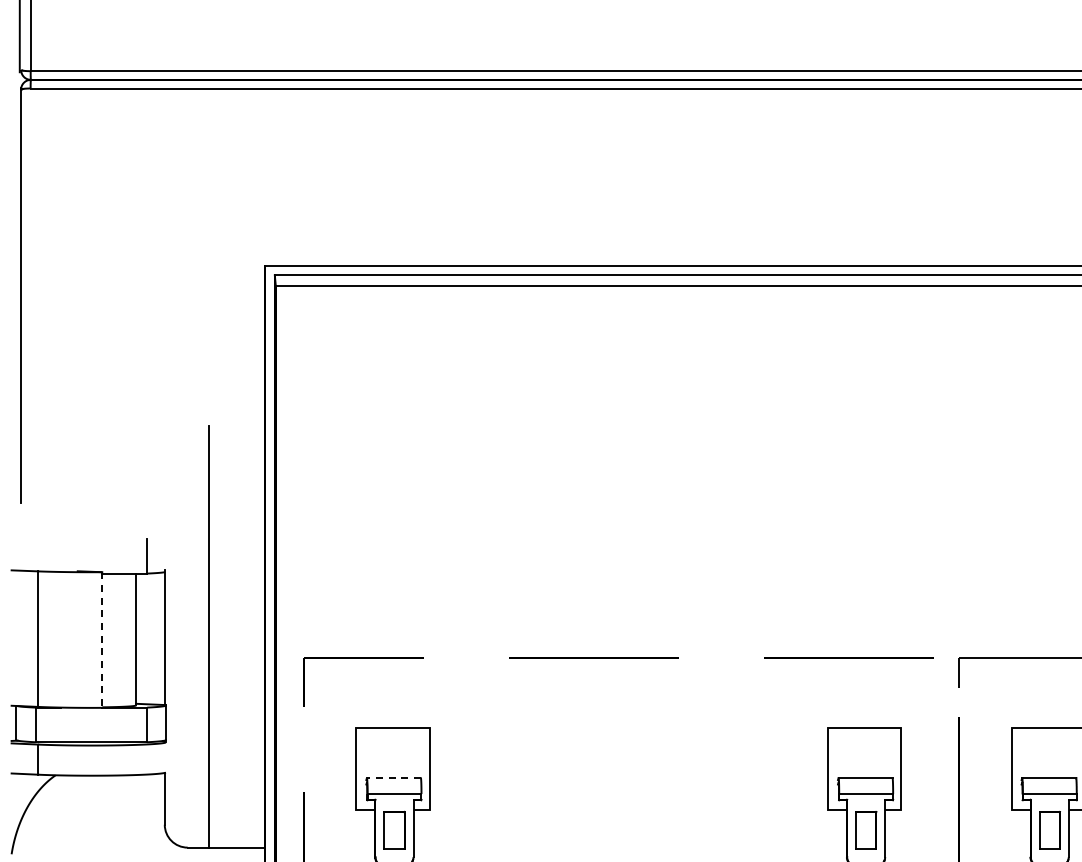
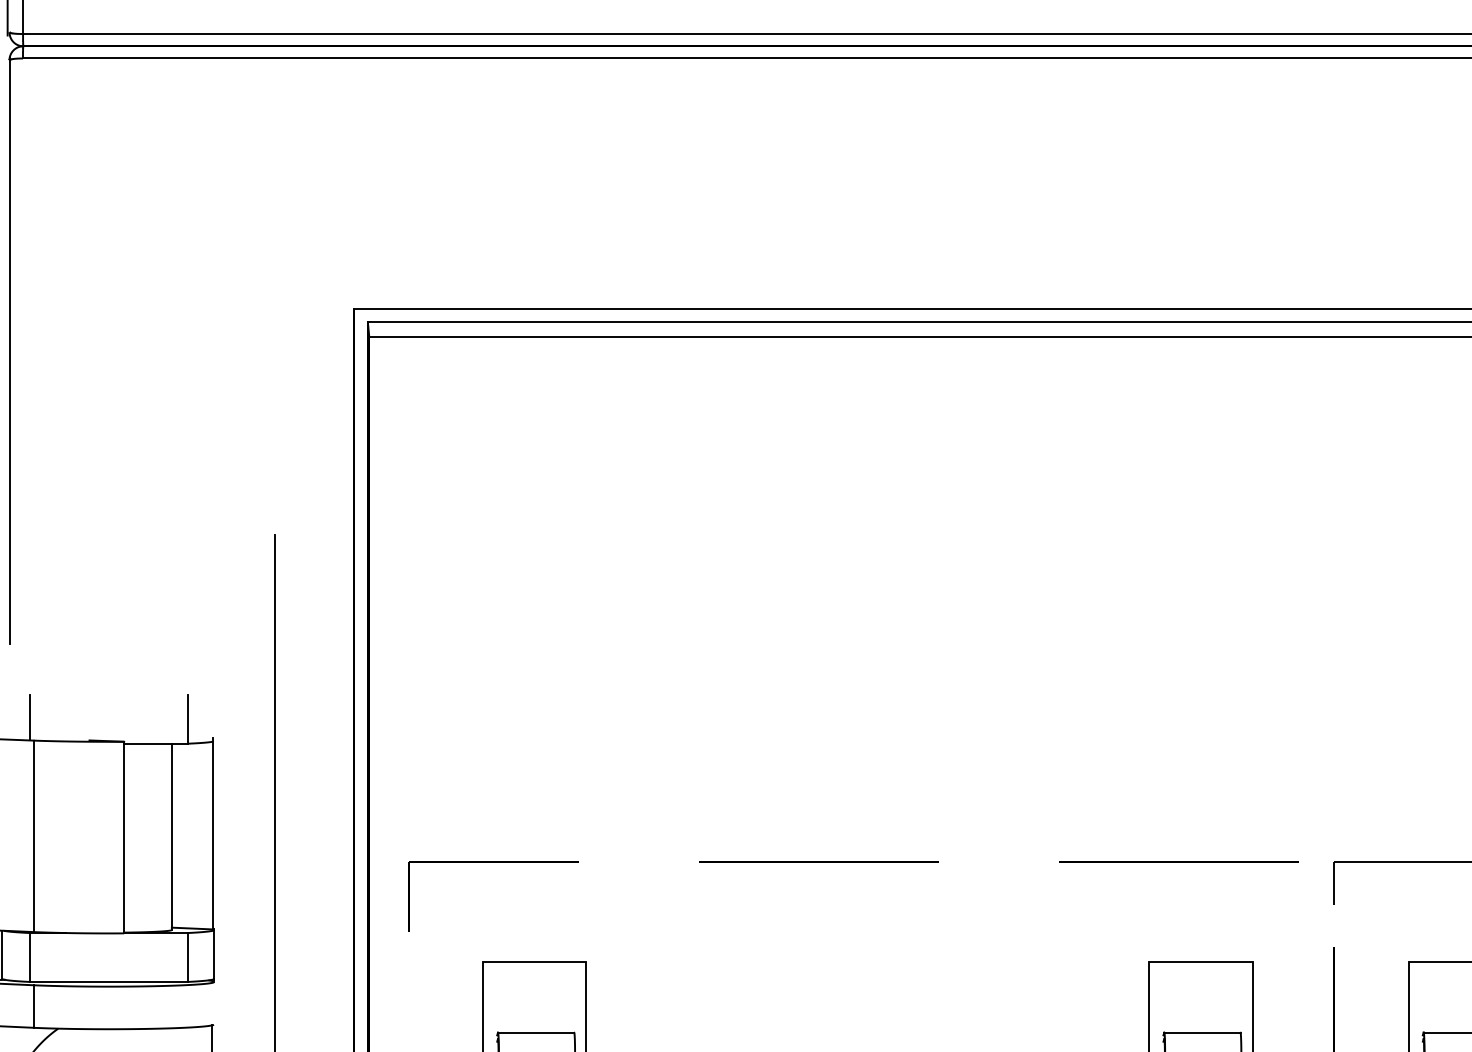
line: (35, 554) -> (29, 716), added
line: (102, 640) -> (124, 838), dashed -> solid
line: (393, 778) -> (535, 1033), dashed -> solid

